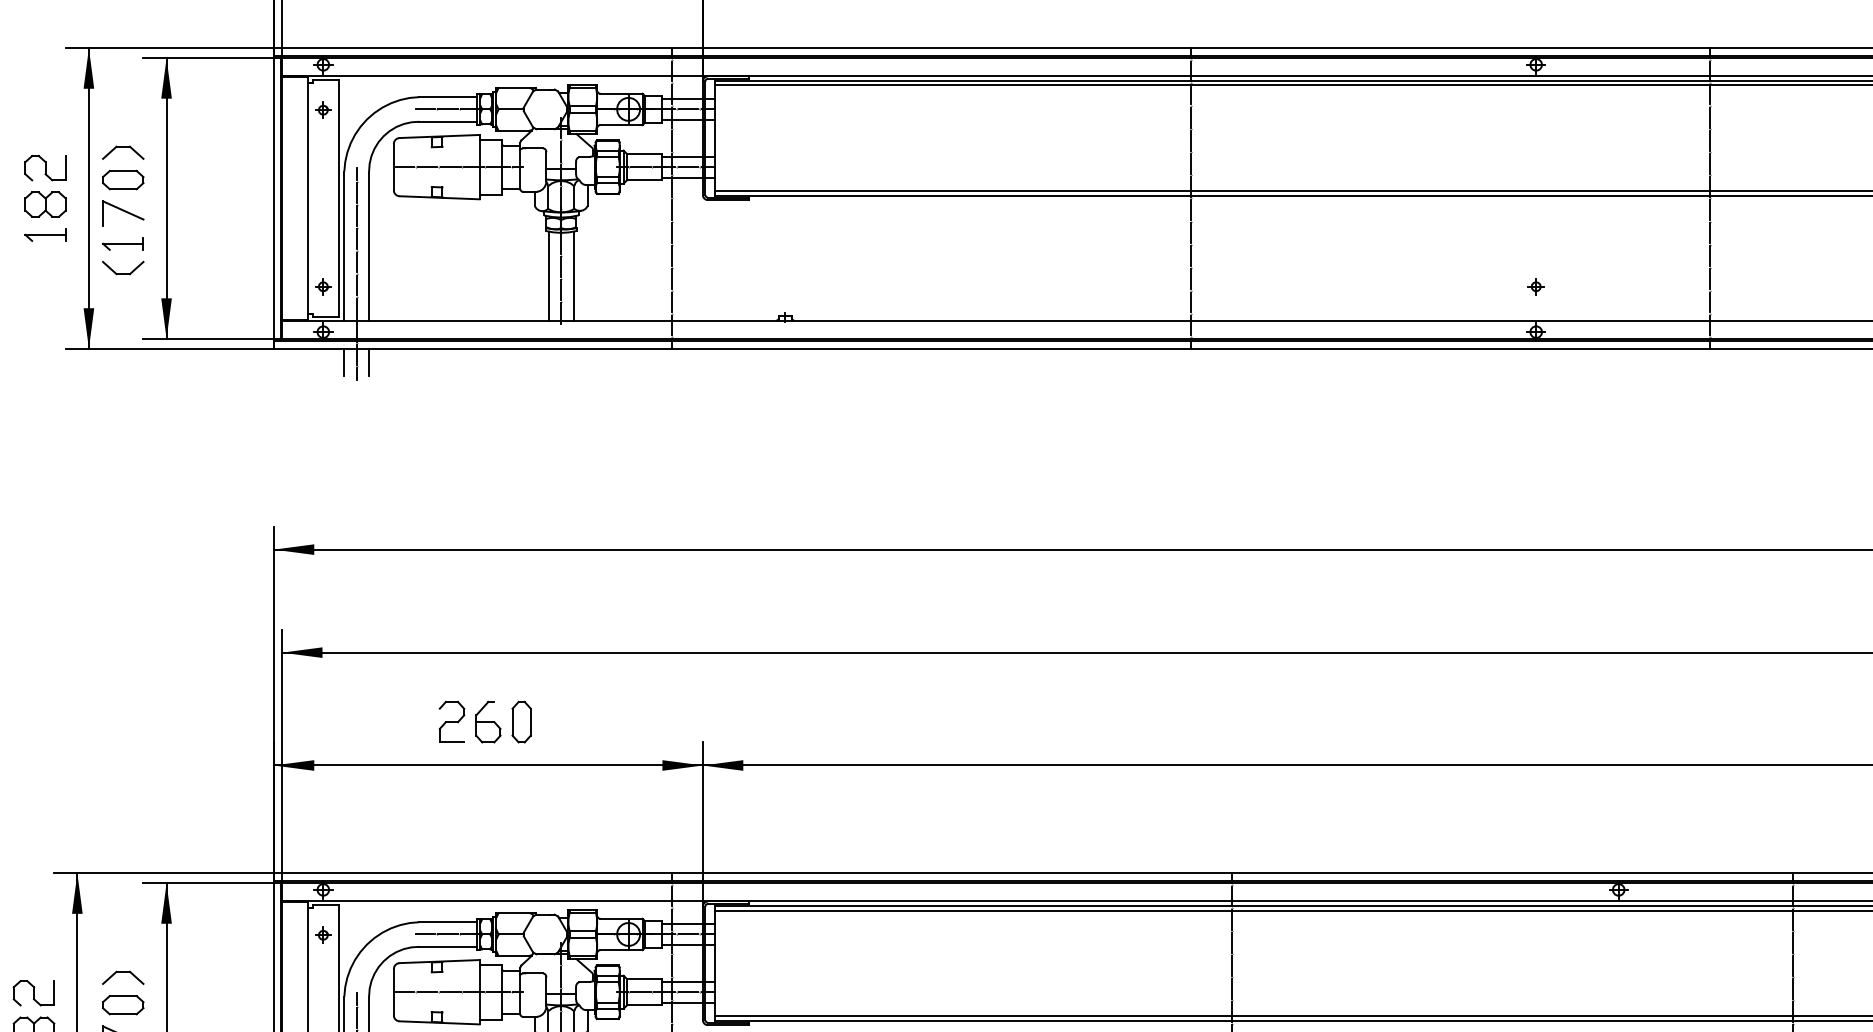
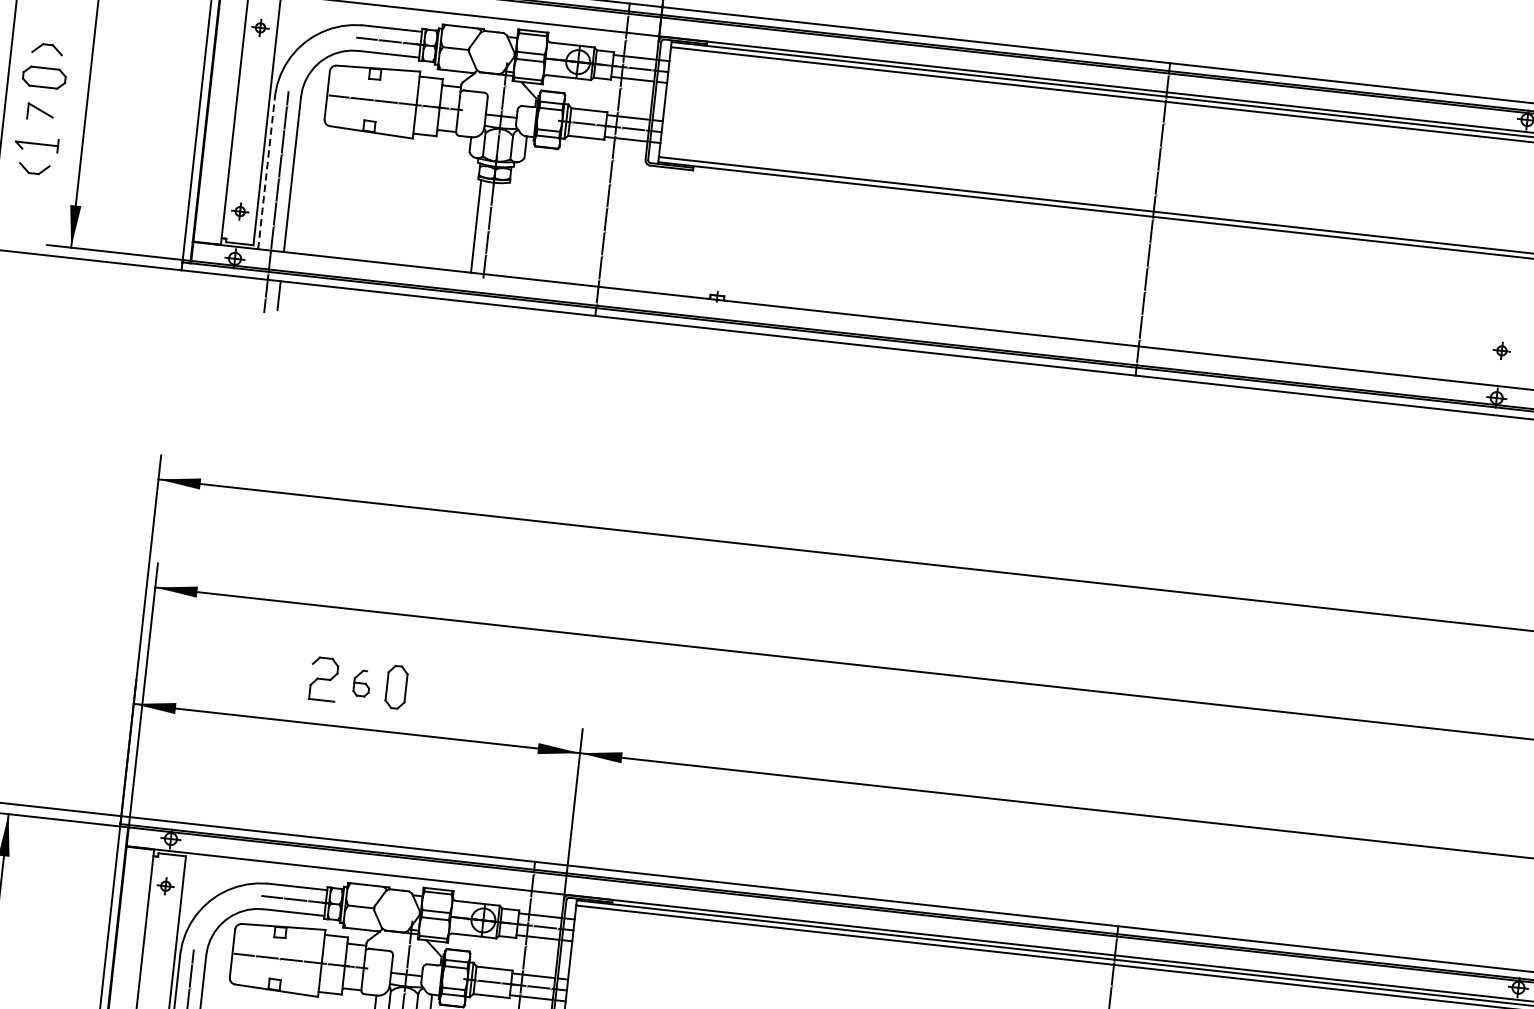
part: (123, 152) -> (47, 48), size x0.7
part: (123, 213) -> (40, 112), size x0.6
line: (344, 245) -> (266, 171), solid -> dashed
part: (123, 267) -> (34, 168), size x0.7
line: (573, 275) -> (501, 228), removed
line: (344, 362) -> (253, 292), removed
part: (488, 721) -> (362, 682), size x0.6

